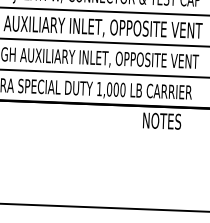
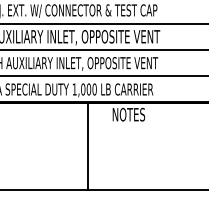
line: (112, 156) -> (87, 146), added

